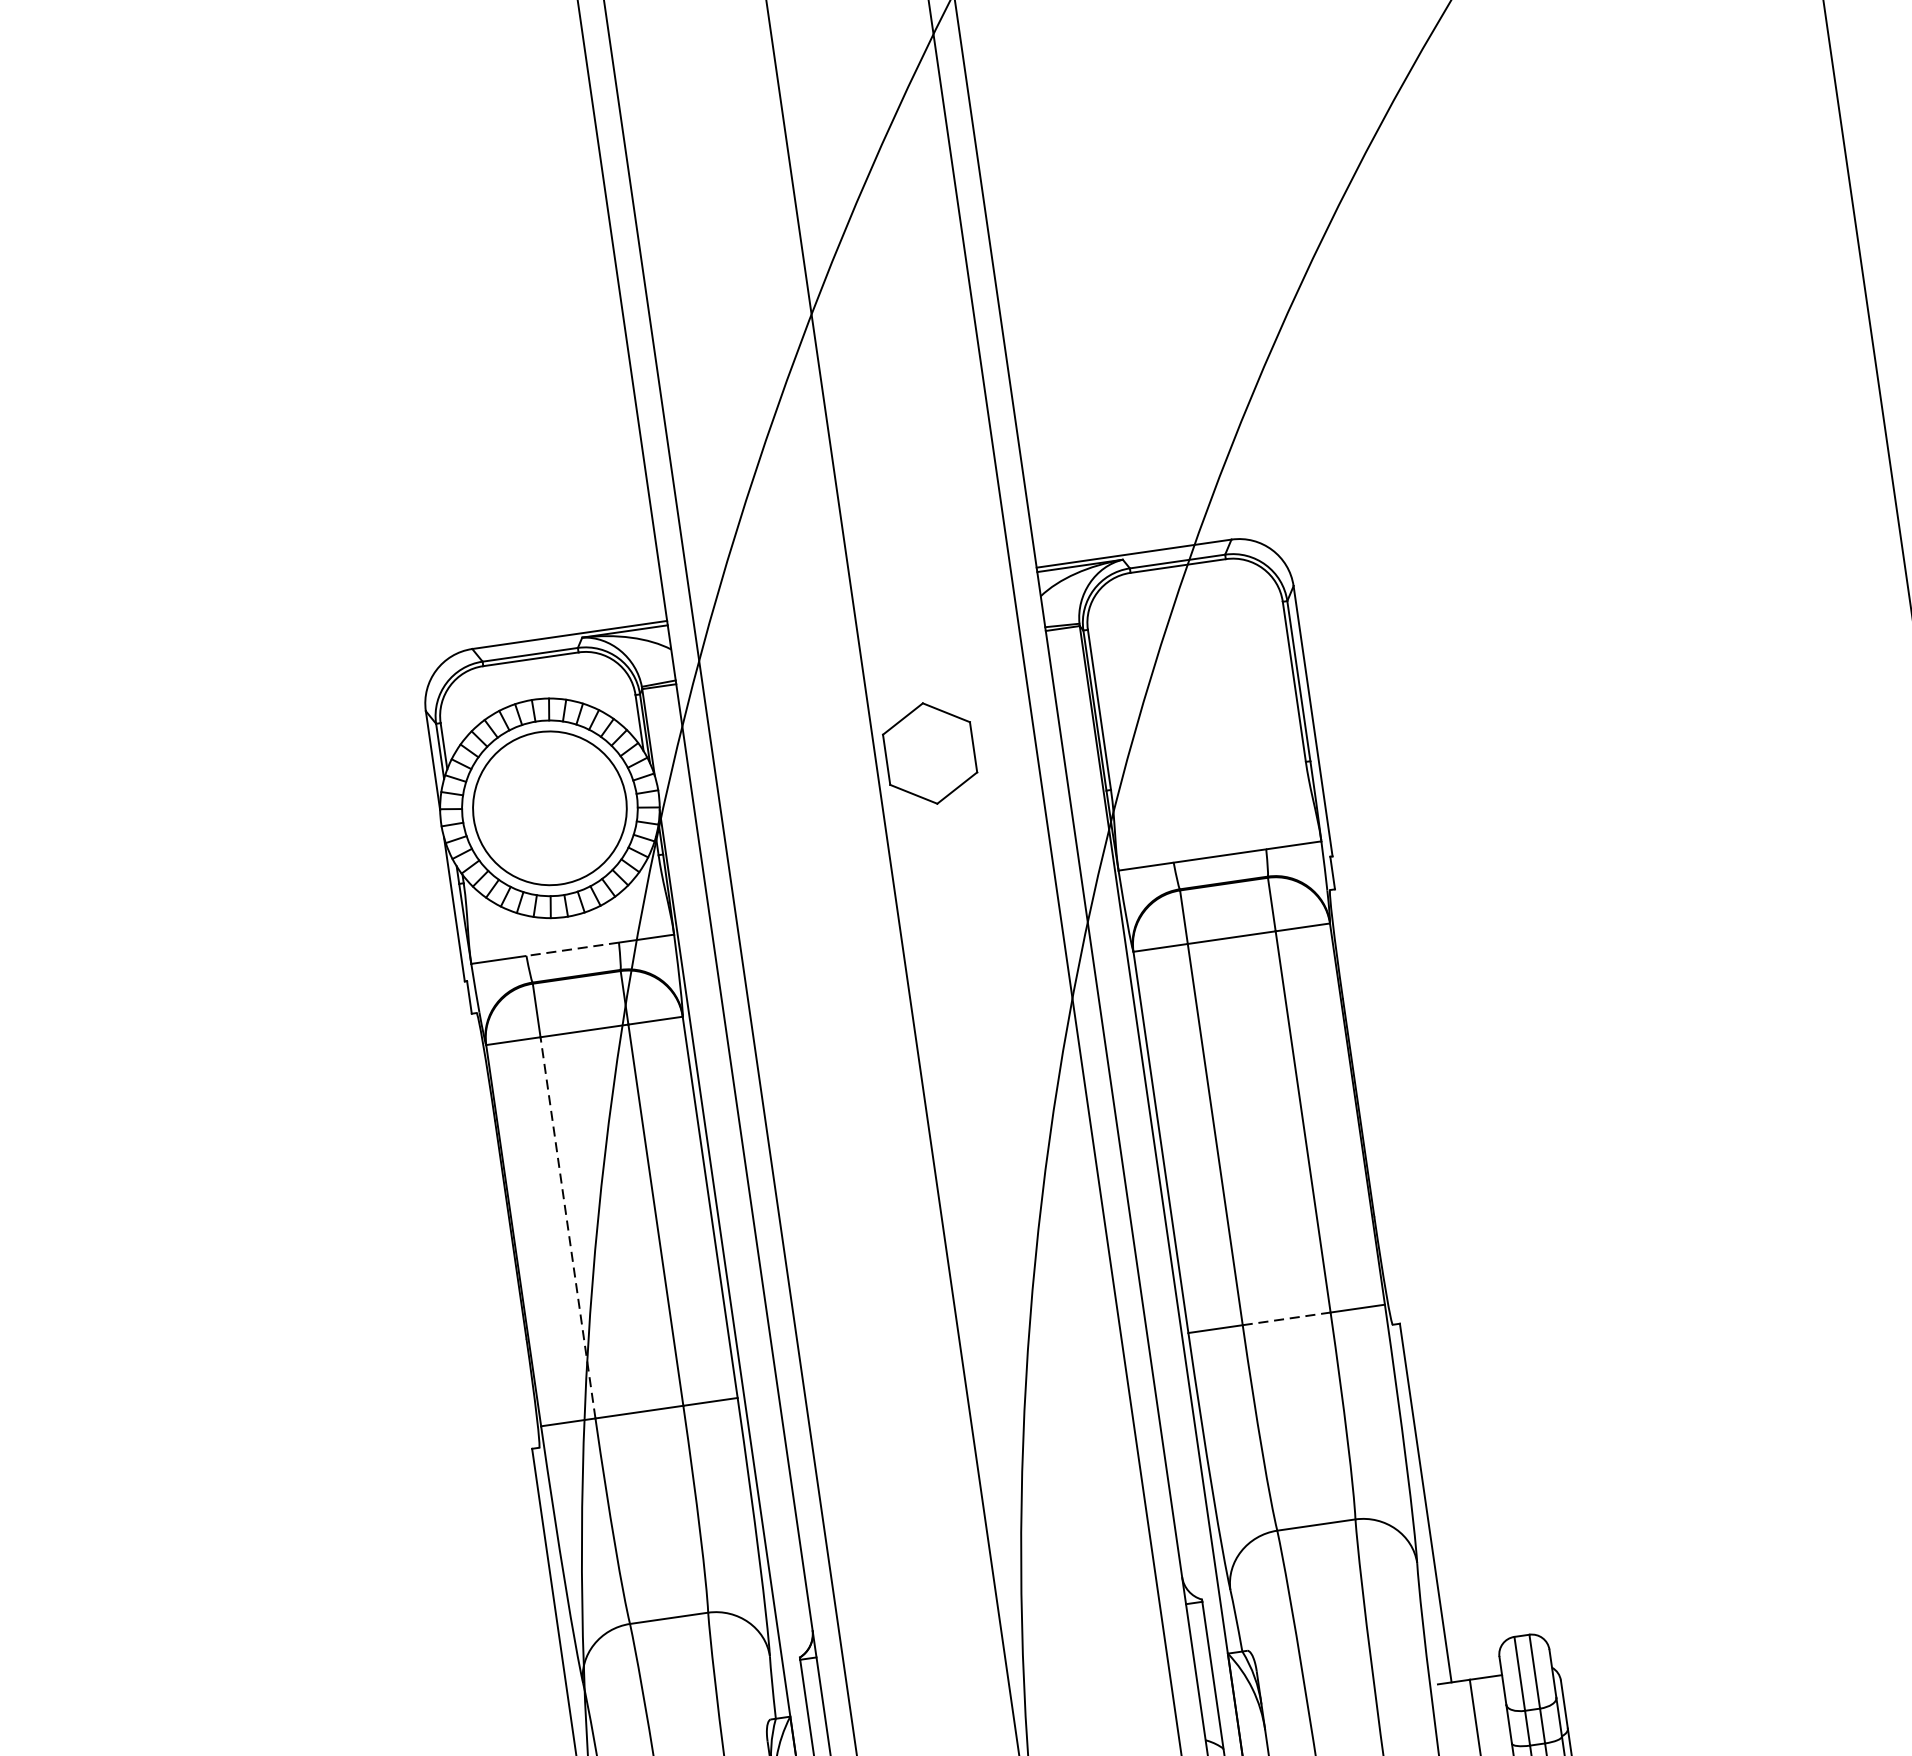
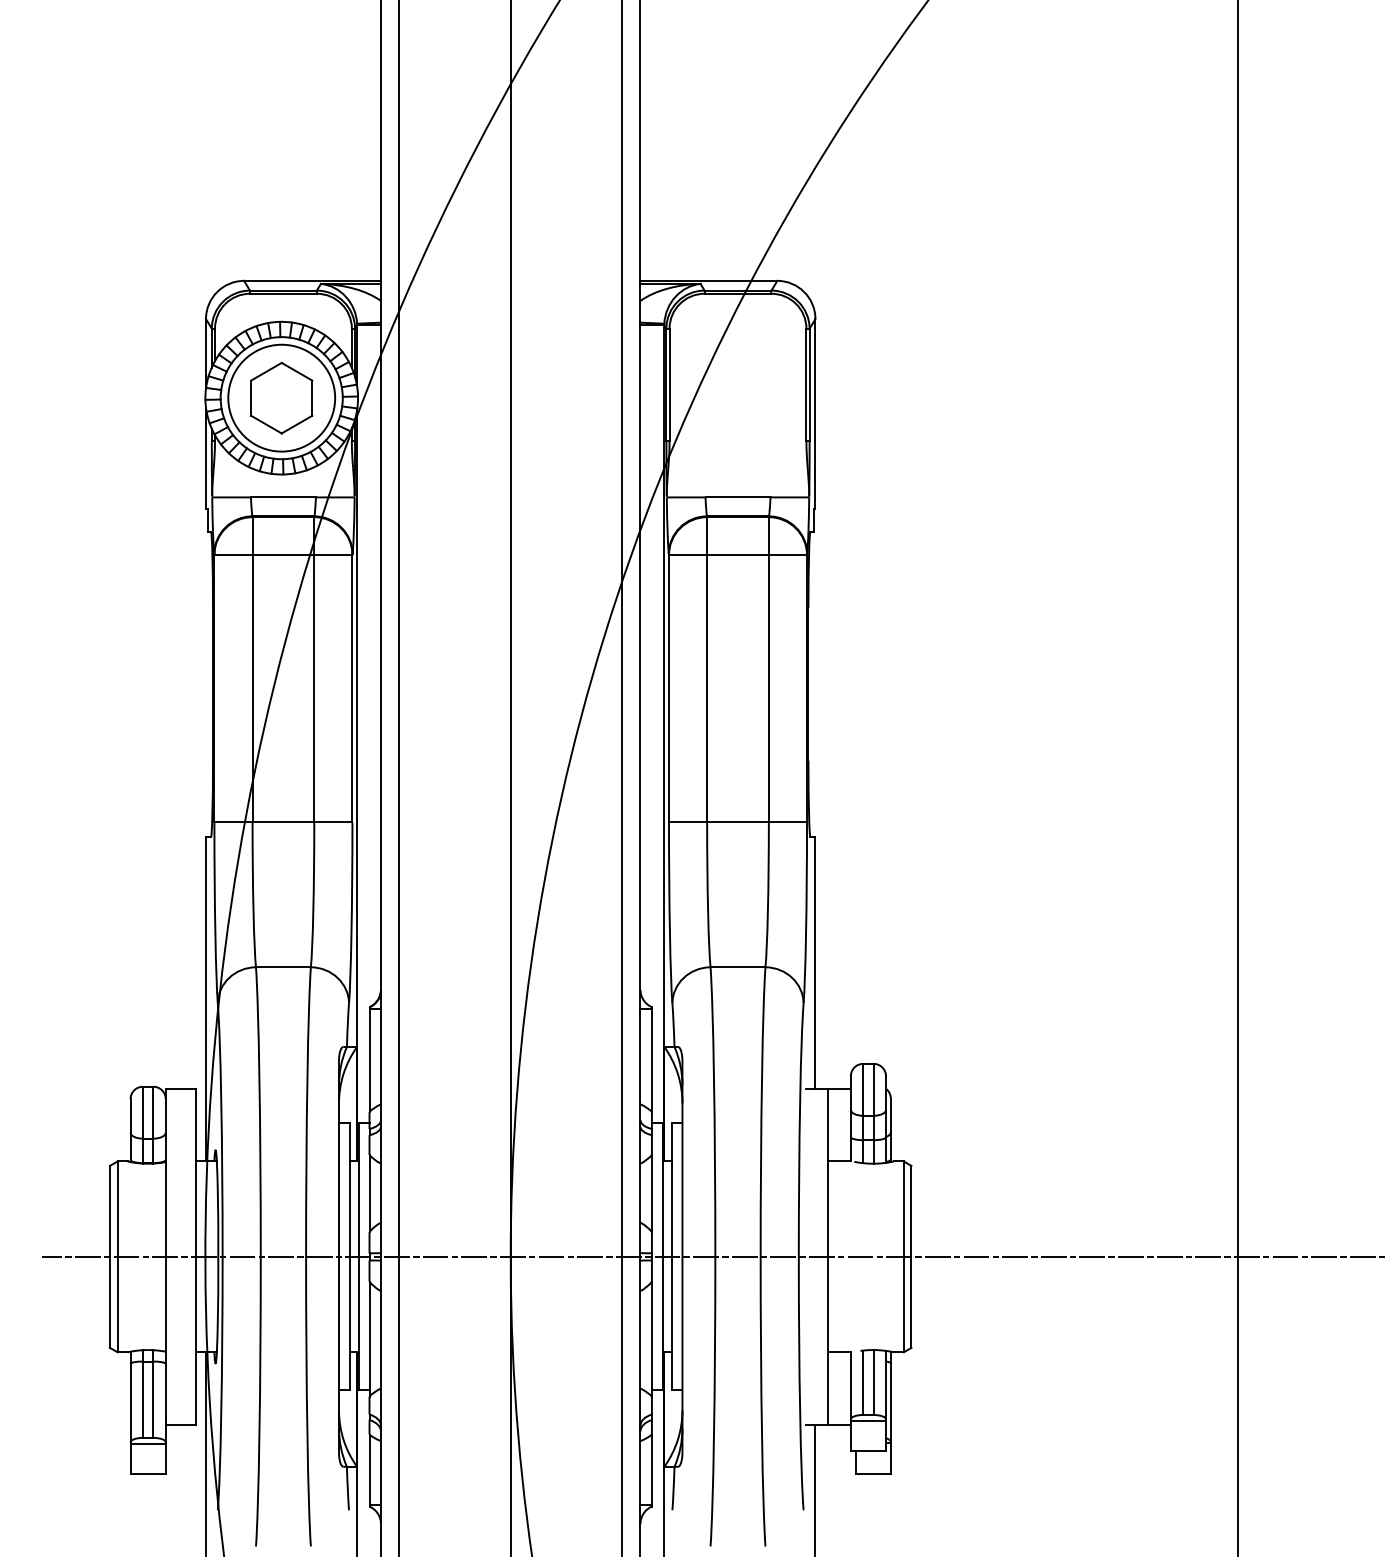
part: (929, 752) -> (281, 397), moved
line: (571, 949) -> (282, 497), dashed -> solid
line: (567, 1227) -> (252, 688), dashed -> solid
line: (1287, 1318) -> (738, 822), dashed -> solid

